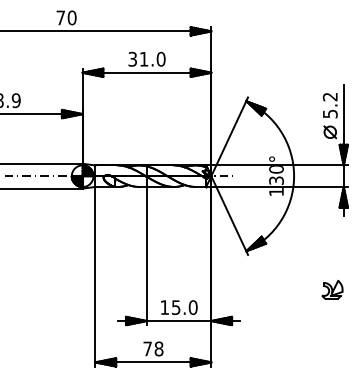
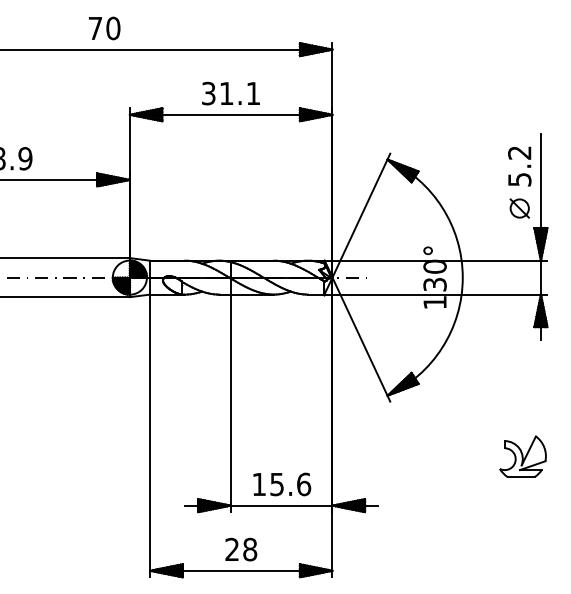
text: (160, 58) -> (252, 92), 31.0 -> 31.1
part: (332, 289) -> (523, 456), size x1.43
text: (193, 307) -> (304, 484), 15.0 -> 15.6
text: (147, 348) -> (231, 548), 78 -> 28

